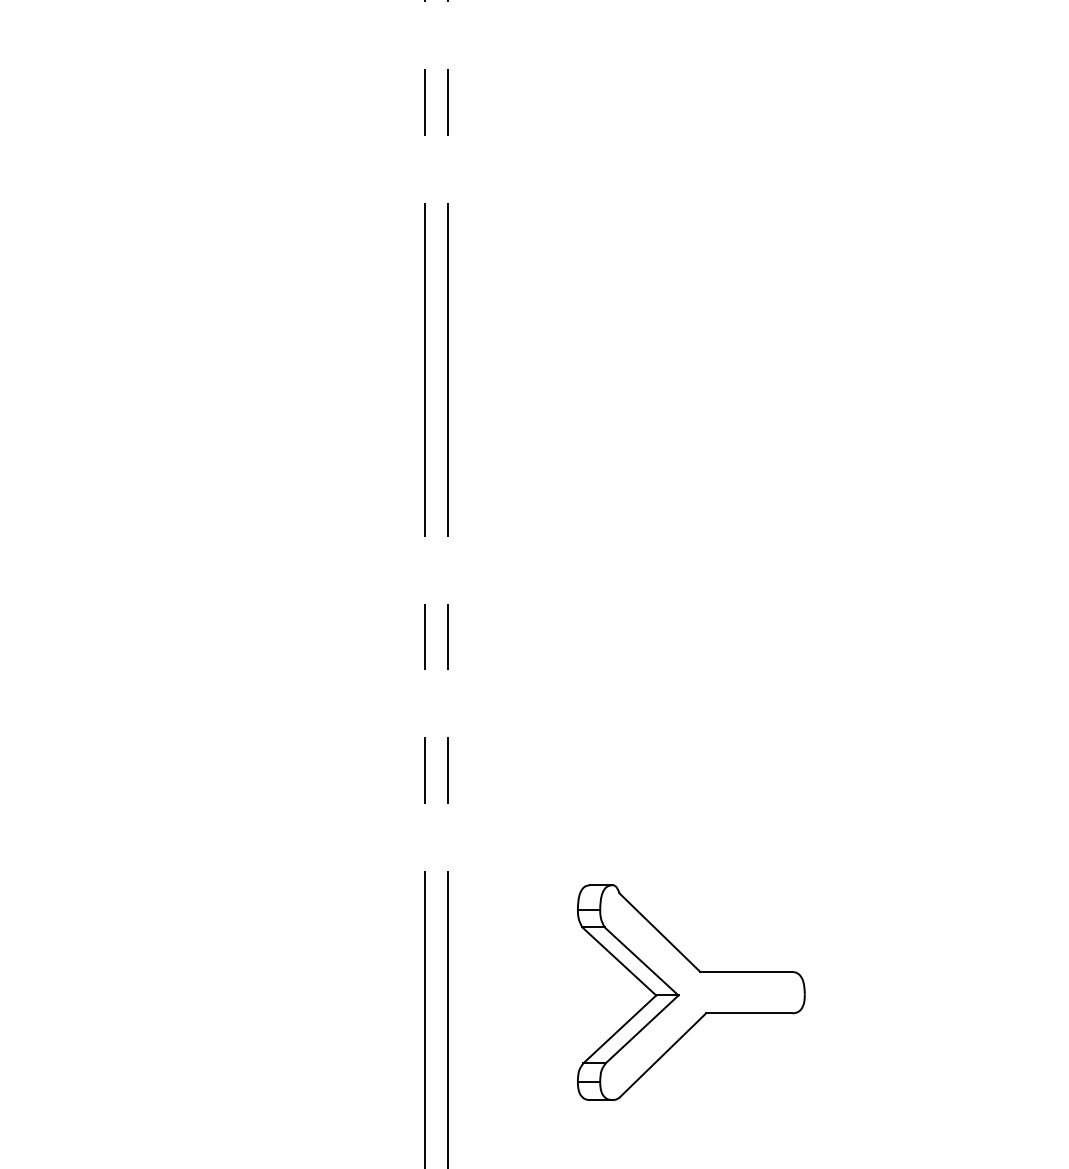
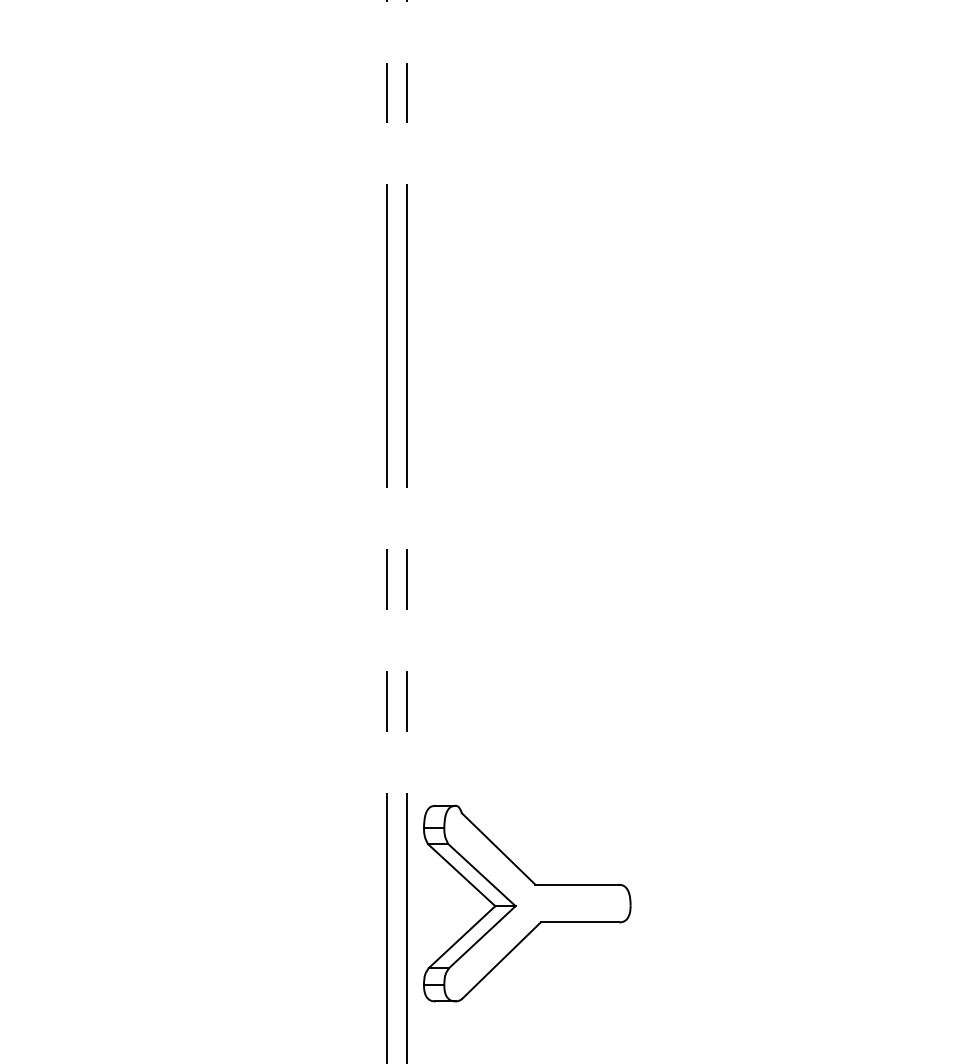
part: (691, 992) -> (527, 903), moved

